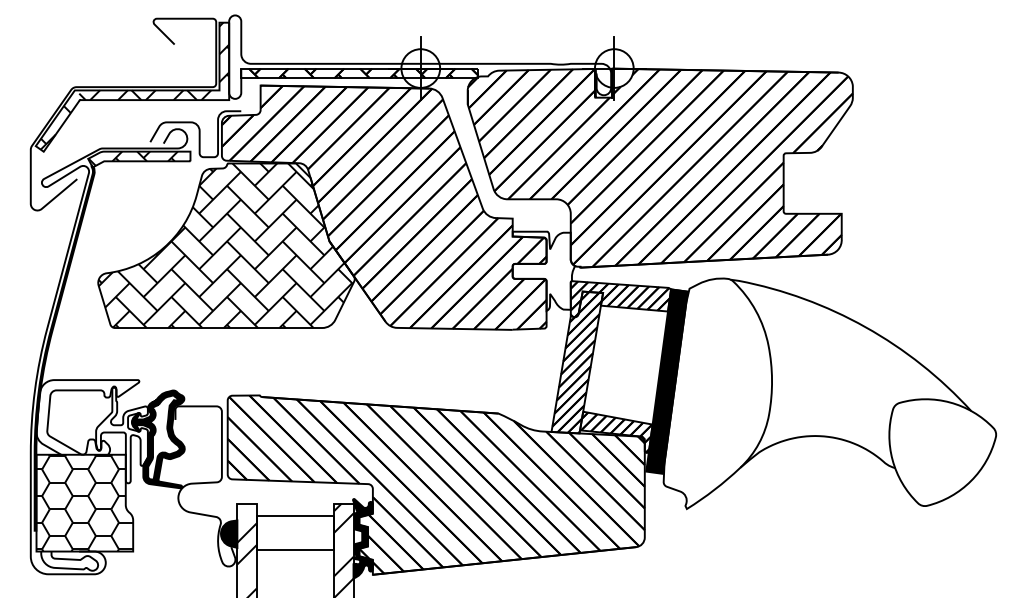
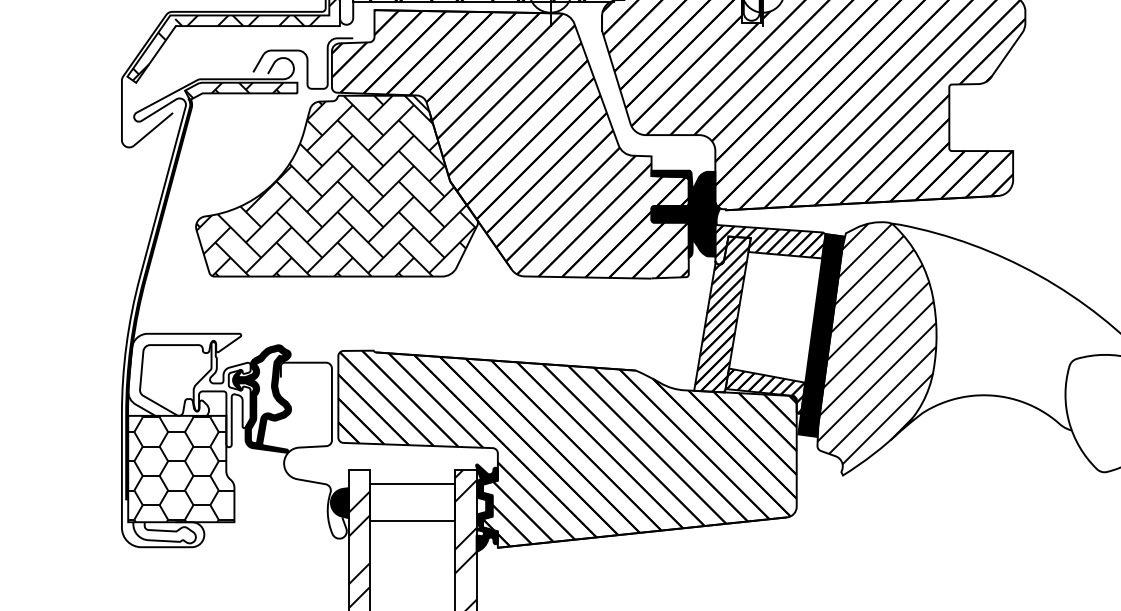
fill: (543, 270) -> (685, 213), added
hatch: (717, 388) -> (876, 343), added

